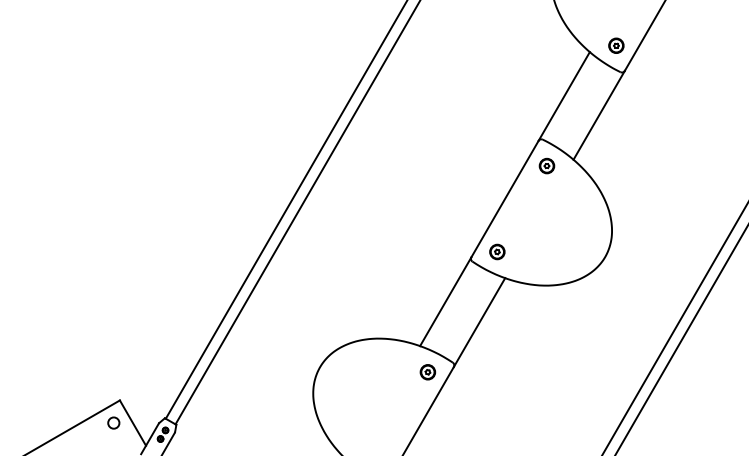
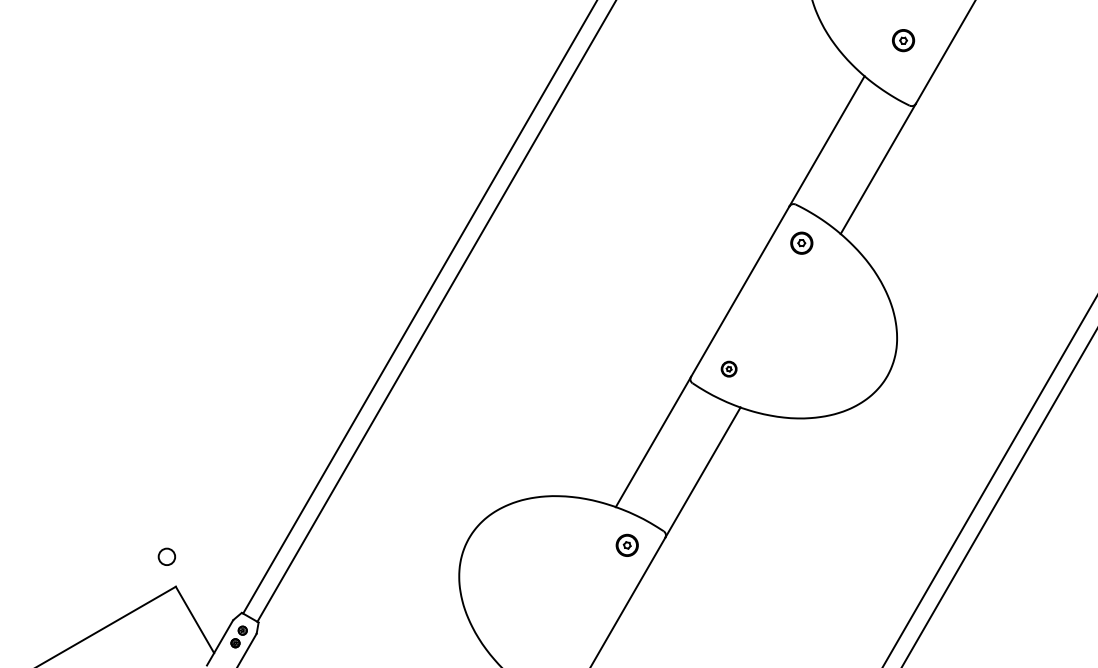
part: (616, 45) -> (903, 40), moved
part: (497, 251) -> (729, 368), size x0.7
circle: (113, 422) -> (166, 556), moved

